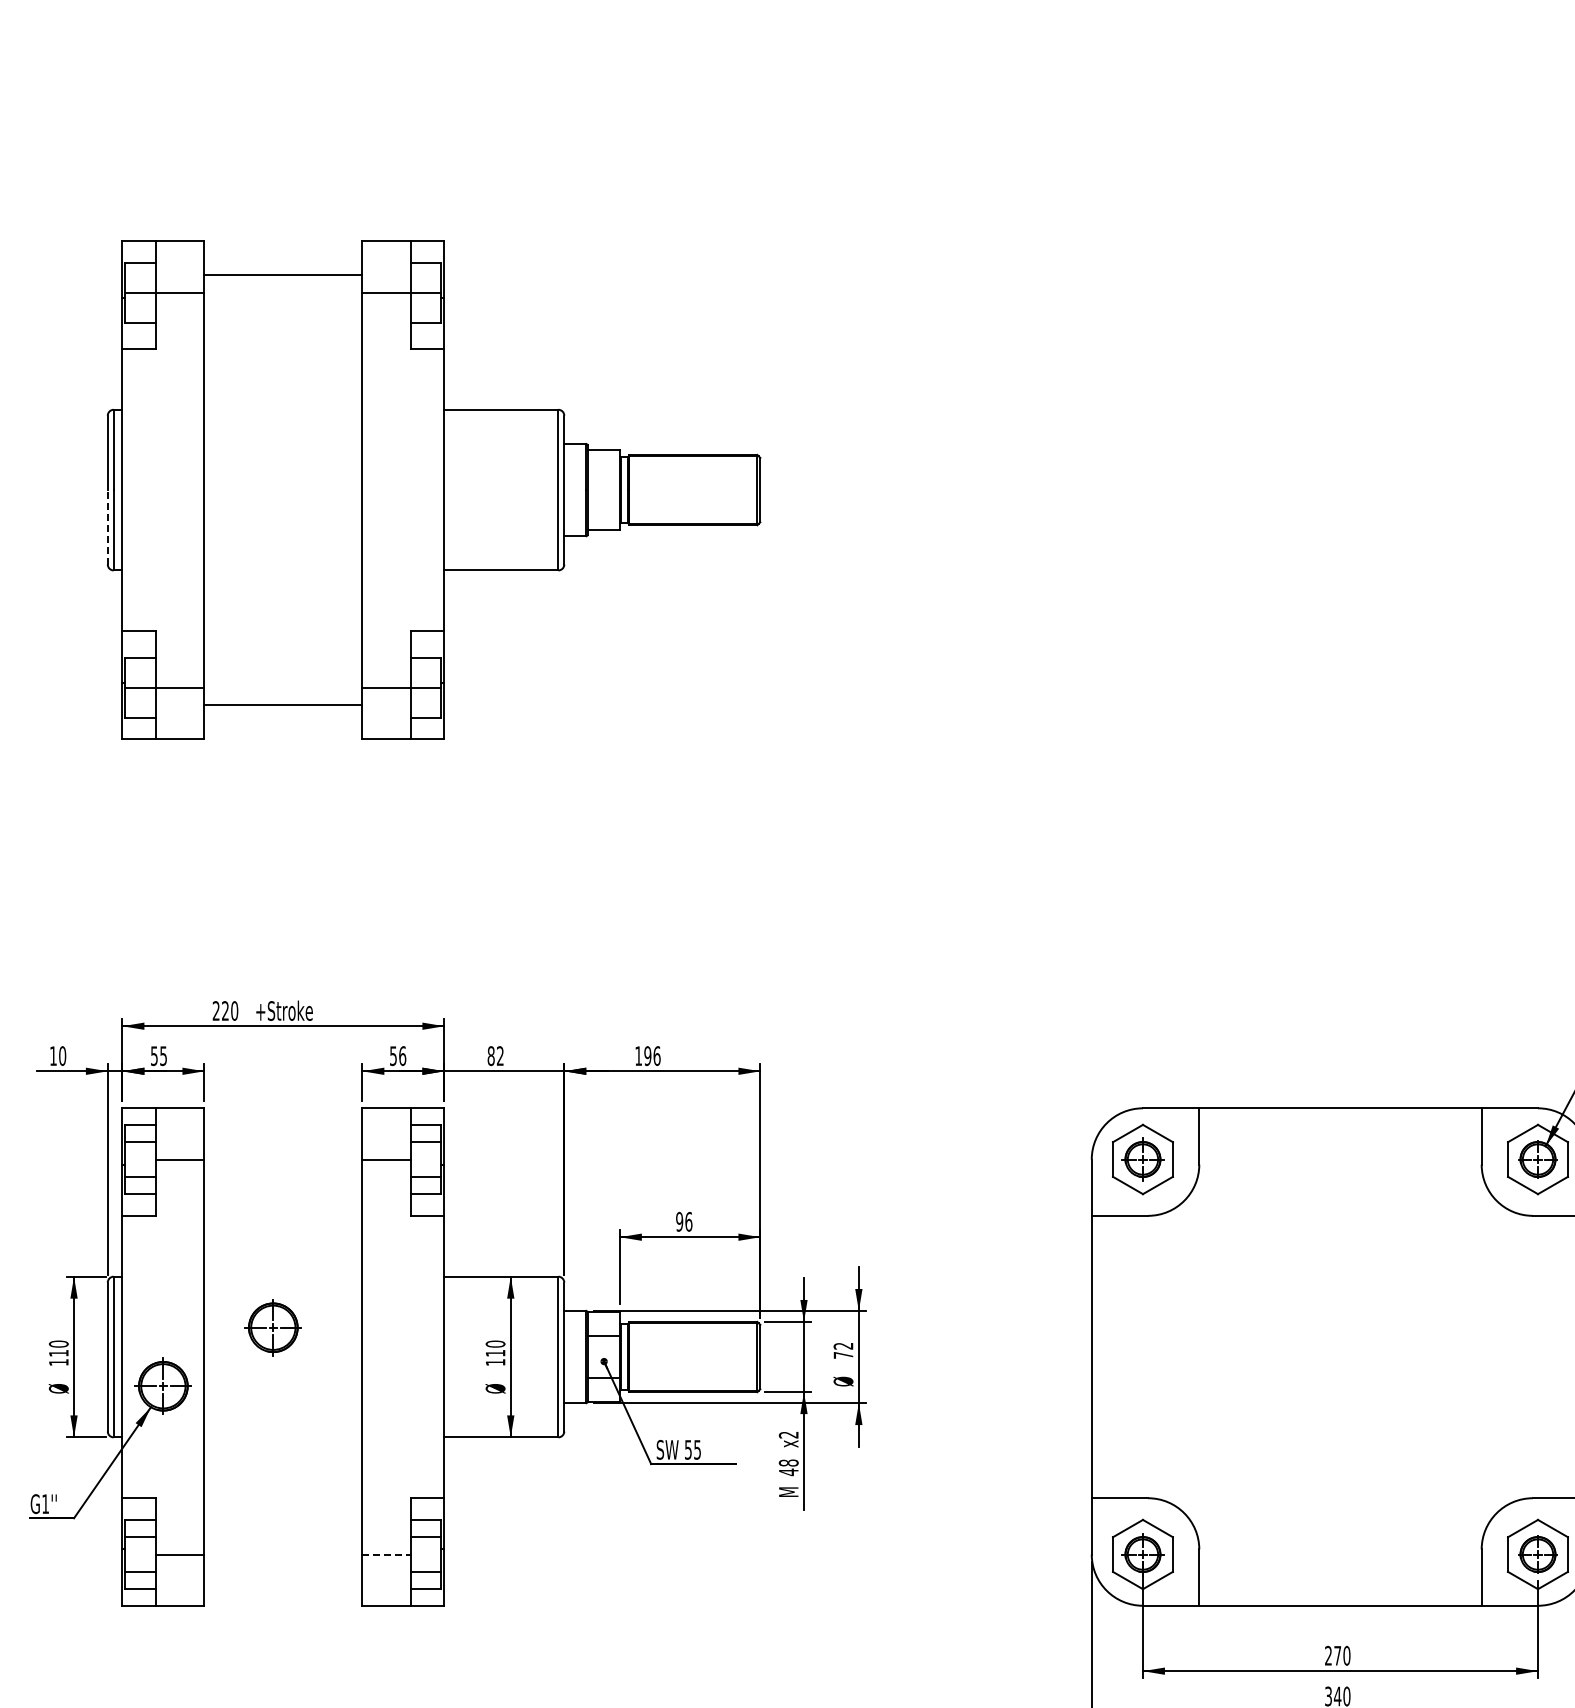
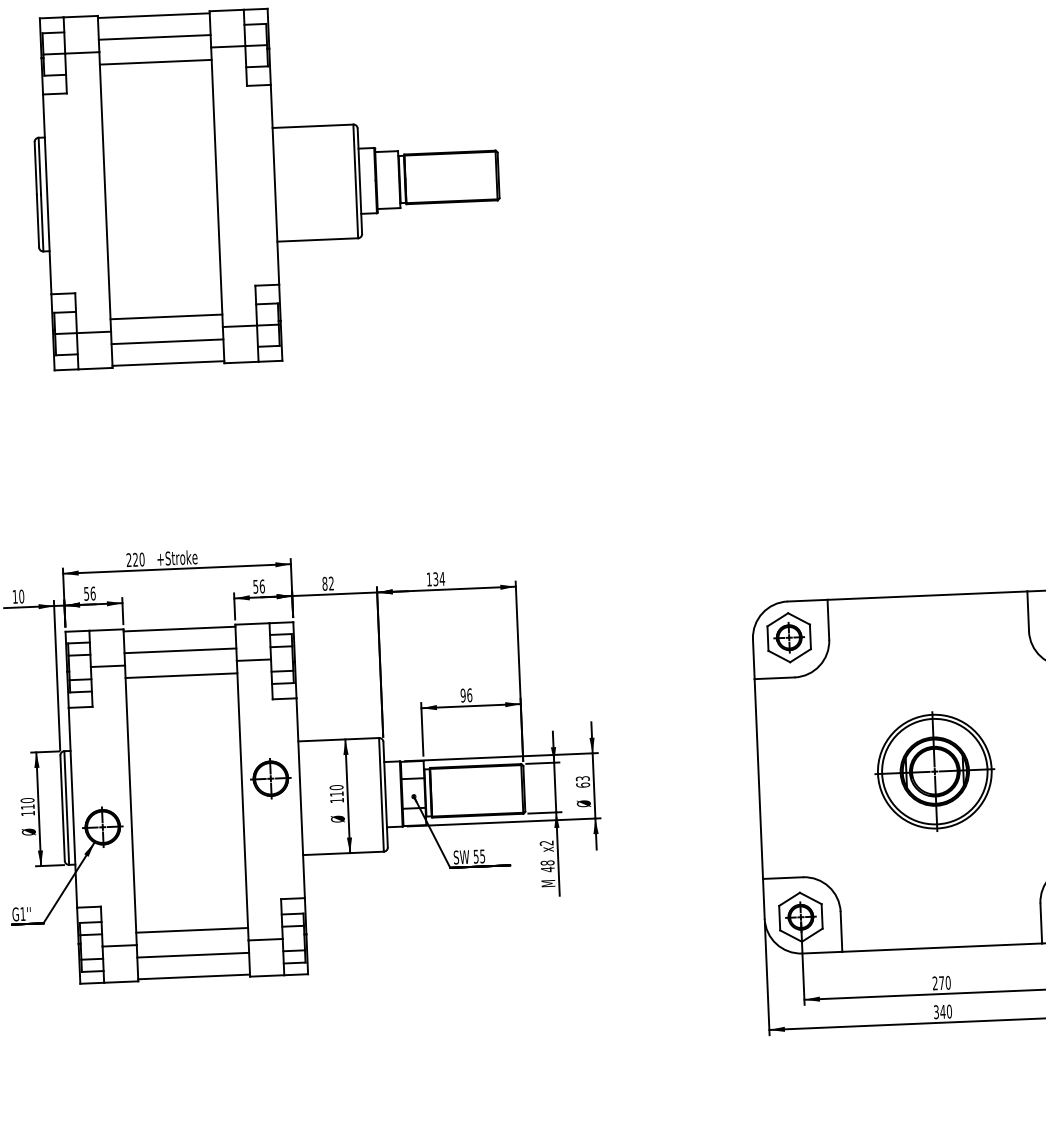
line: (283, 244) -> (153, 15), added
line: (283, 310) -> (155, 62), added
line: (107, 526) -> (37, 220), dashed -> solid
line: (283, 670) -> (166, 317), added
line: (283, 735) -> (168, 363), added
text: (163, 1056) -> (93, 593), 55 -> 56
text: (652, 1056) -> (439, 579), 196 -> 134
line: (283, 1111) -> (179, 629), added
line: (283, 1141) -> (180, 650), added
line: (283, 1177) -> (181, 675), added
part: (272, 1327) -> (270, 778), moved
text: (843, 1350) -> (582, 781), 72 -> 63
part: (1340, 1356) -> (934, 771), added
line: (283, 1537) -> (192, 930), added
line: (387, 1554) -> (266, 939), dashed -> solid
line: (283, 1572) -> (193, 955), added
line: (283, 1602) -> (194, 976), added

